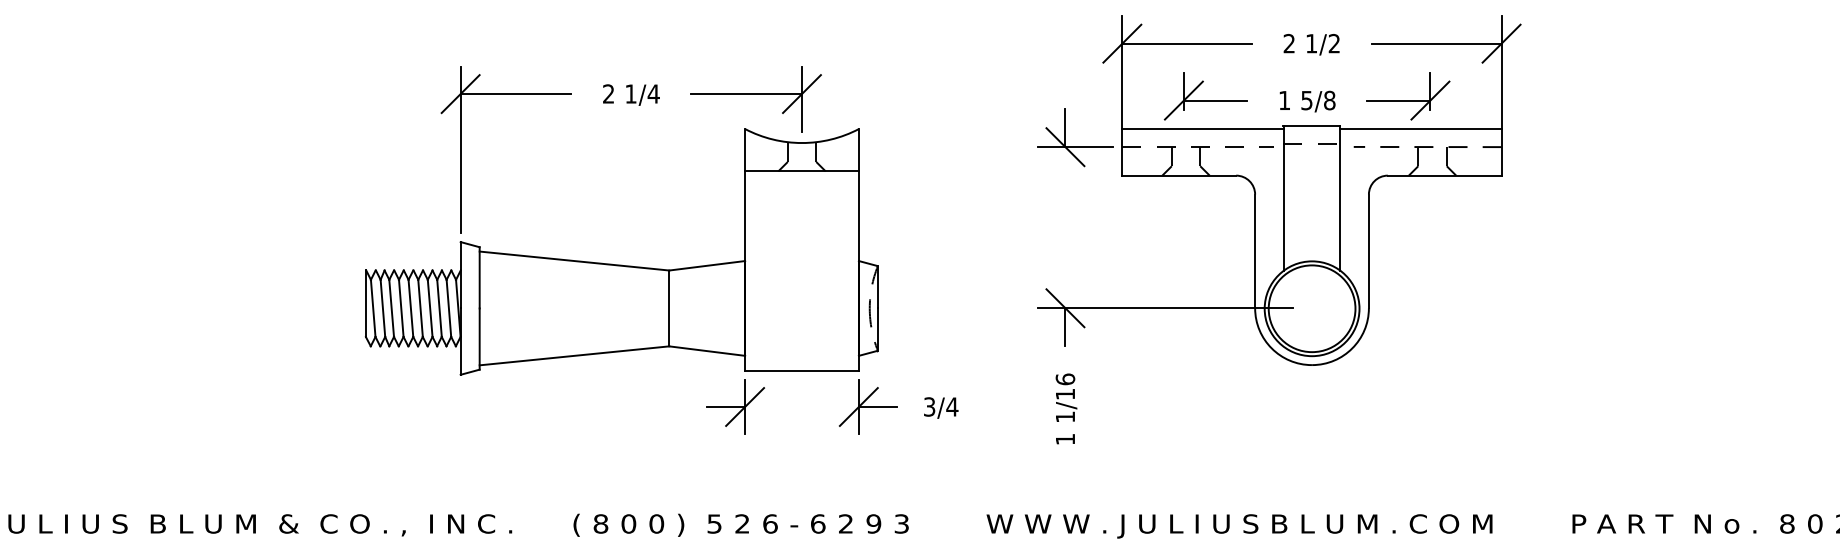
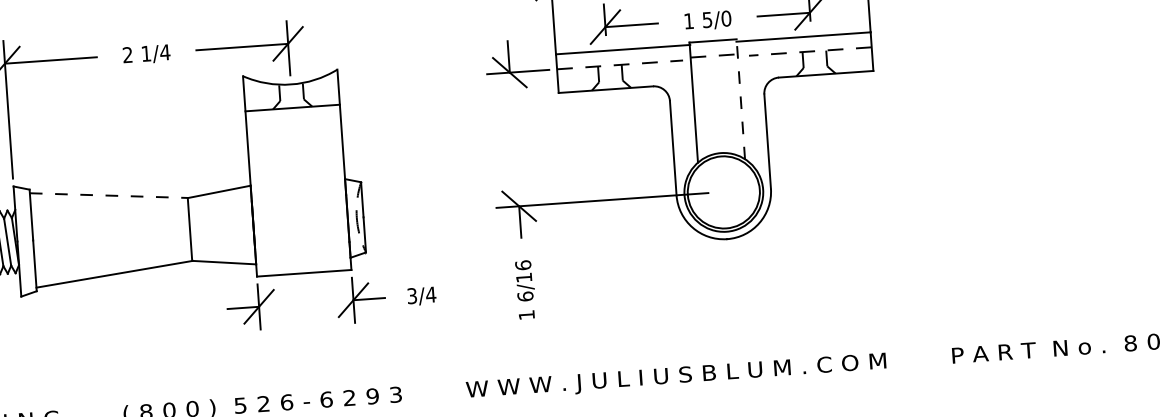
text: (1329, 100) -> (726, 18), 5/8 -> 5/0
line: (1340, 198) -> (741, 99), solid -> dashed
line: (574, 261) -> (109, 195), solid -> dashed
text: (1065, 416) -> (525, 296), 1/16 -> 6/16

